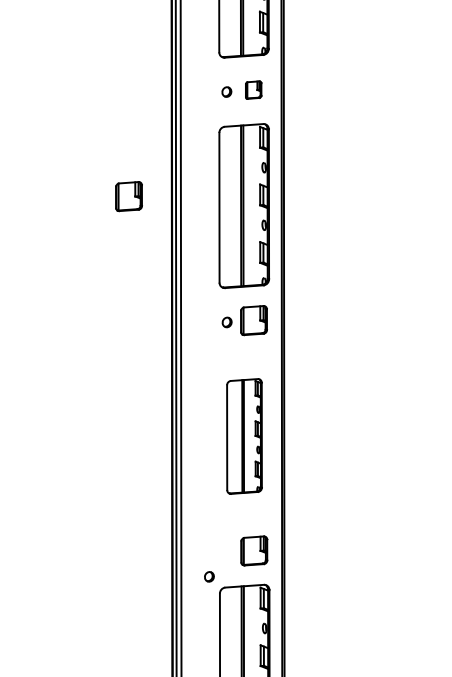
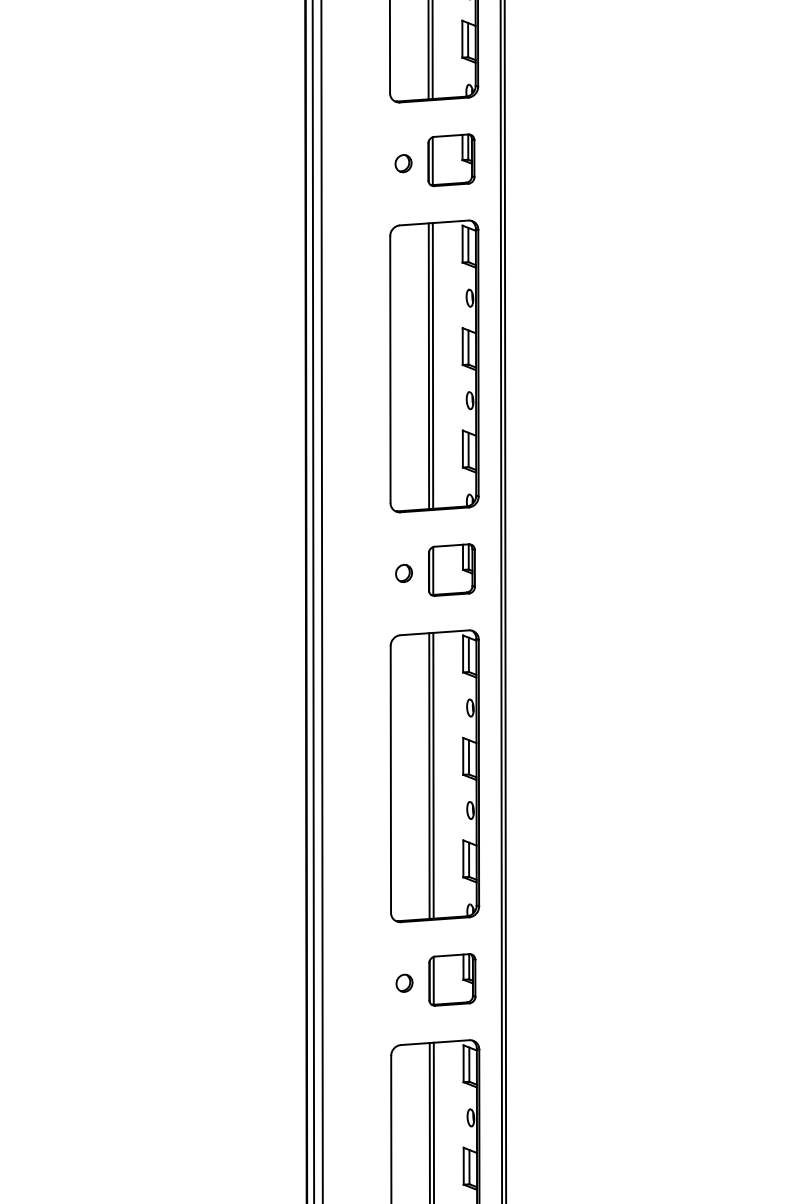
part: (253, 89) -> (450, 159), size x1.67
part: (128, 196) -> (228, 349), removed
part: (244, 436) -> (434, 776), size x1.43
part: (209, 576) -> (404, 982), moved

